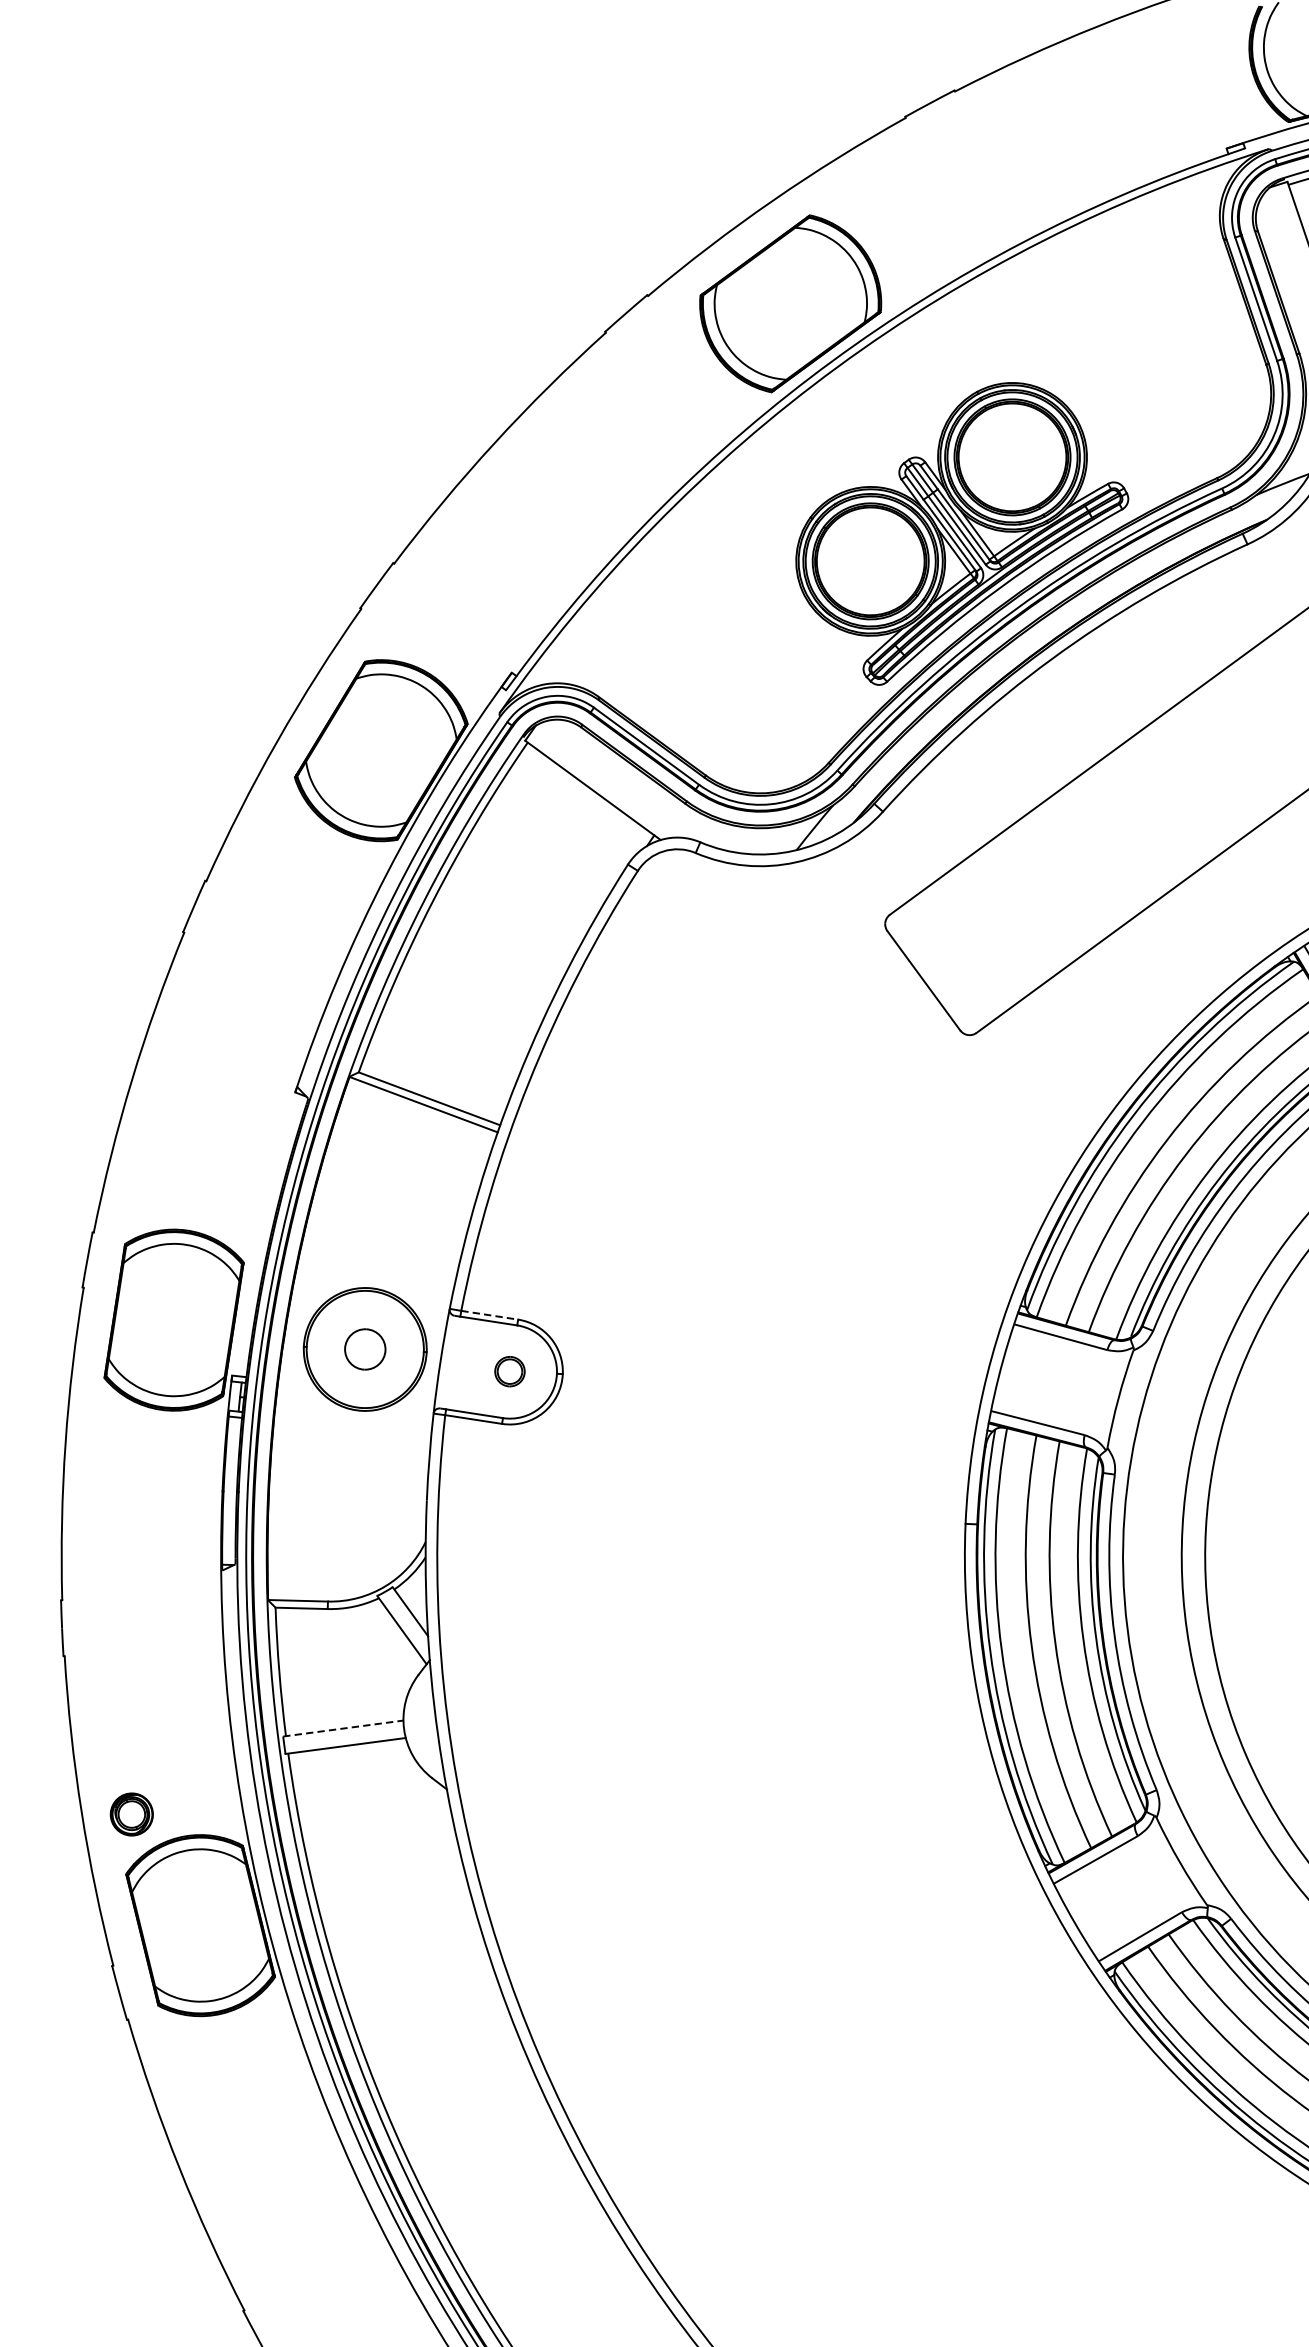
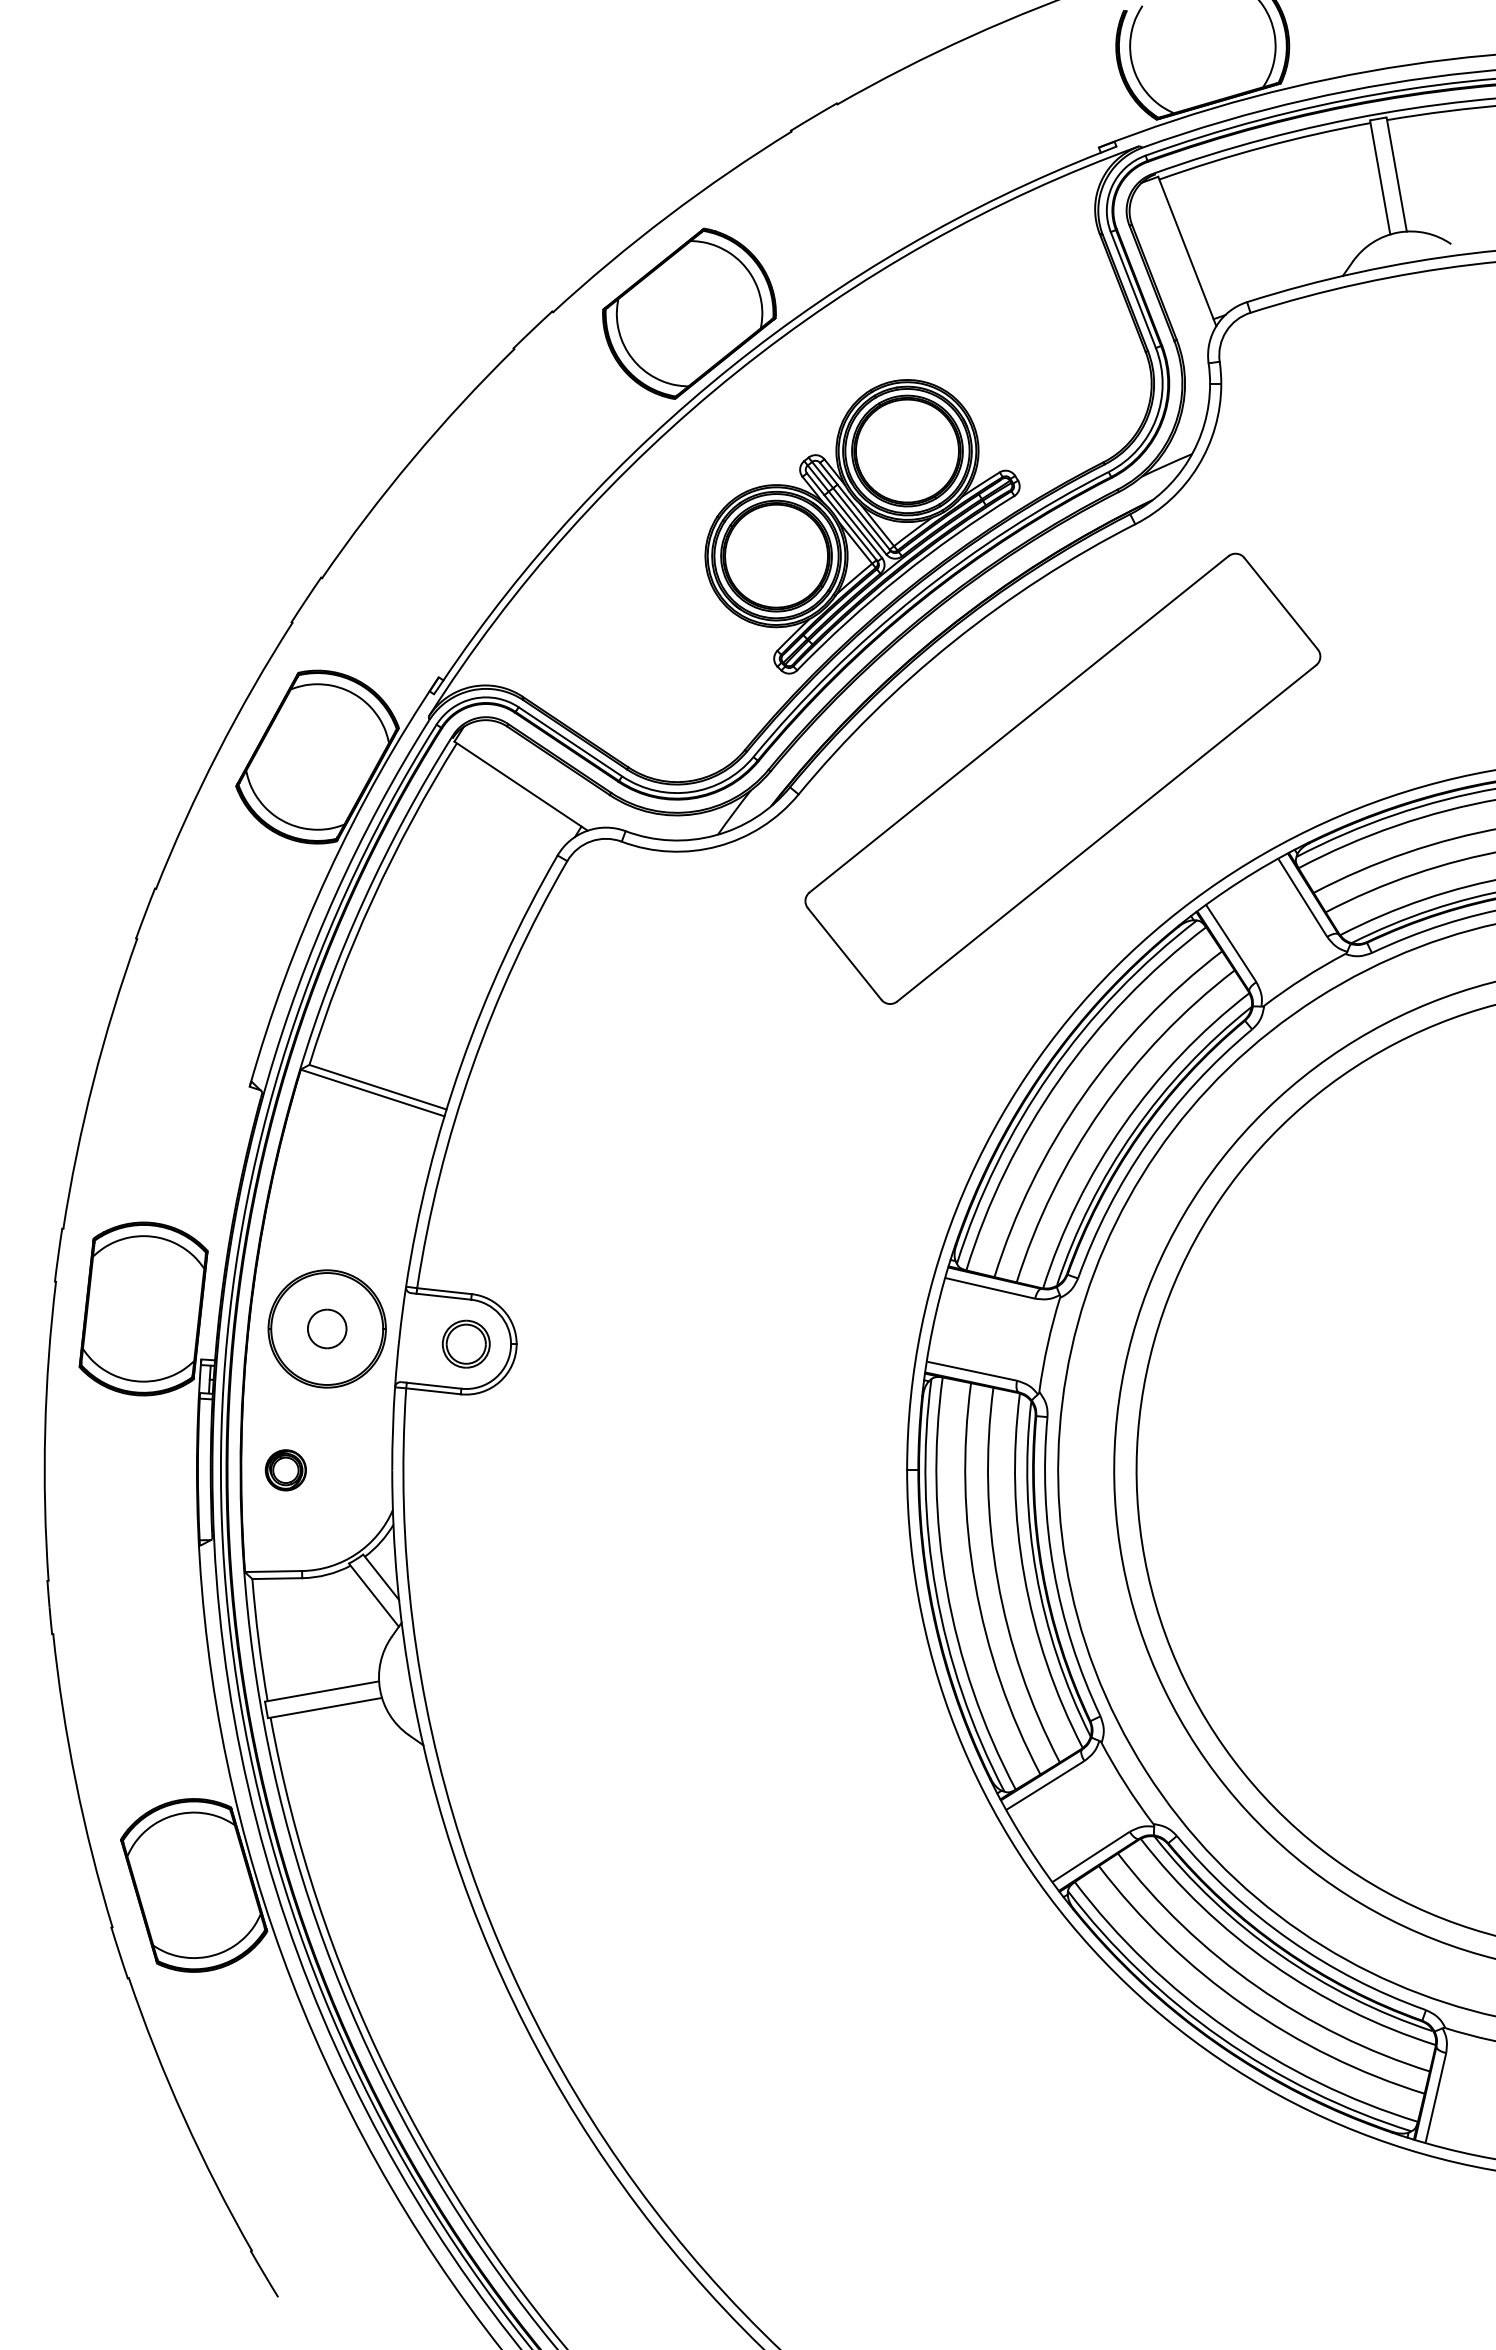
line: (489, 1315) -> (444, 1291), dashed -> solid
part: (509, 1370) -> (465, 1343), size x1.67
line: (343, 1728) -> (322, 1691), dashed -> solid
part: (131, 1814) -> (285, 1470), moved

